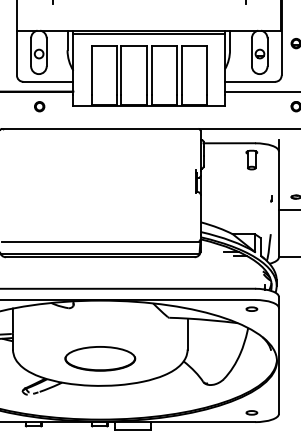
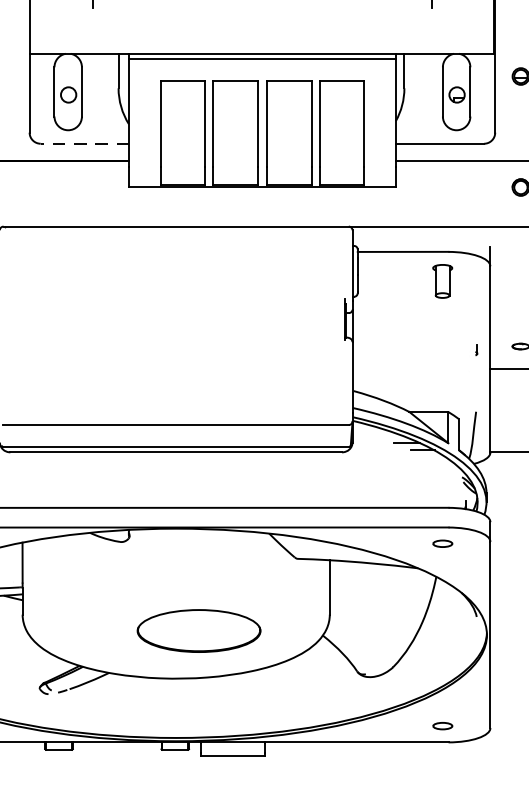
line: (47, 81) -> (83, 143), solid -> dashed
part: (39, 106) -> (69, 187), removed
part: (100, 358) -> (199, 630), moved

